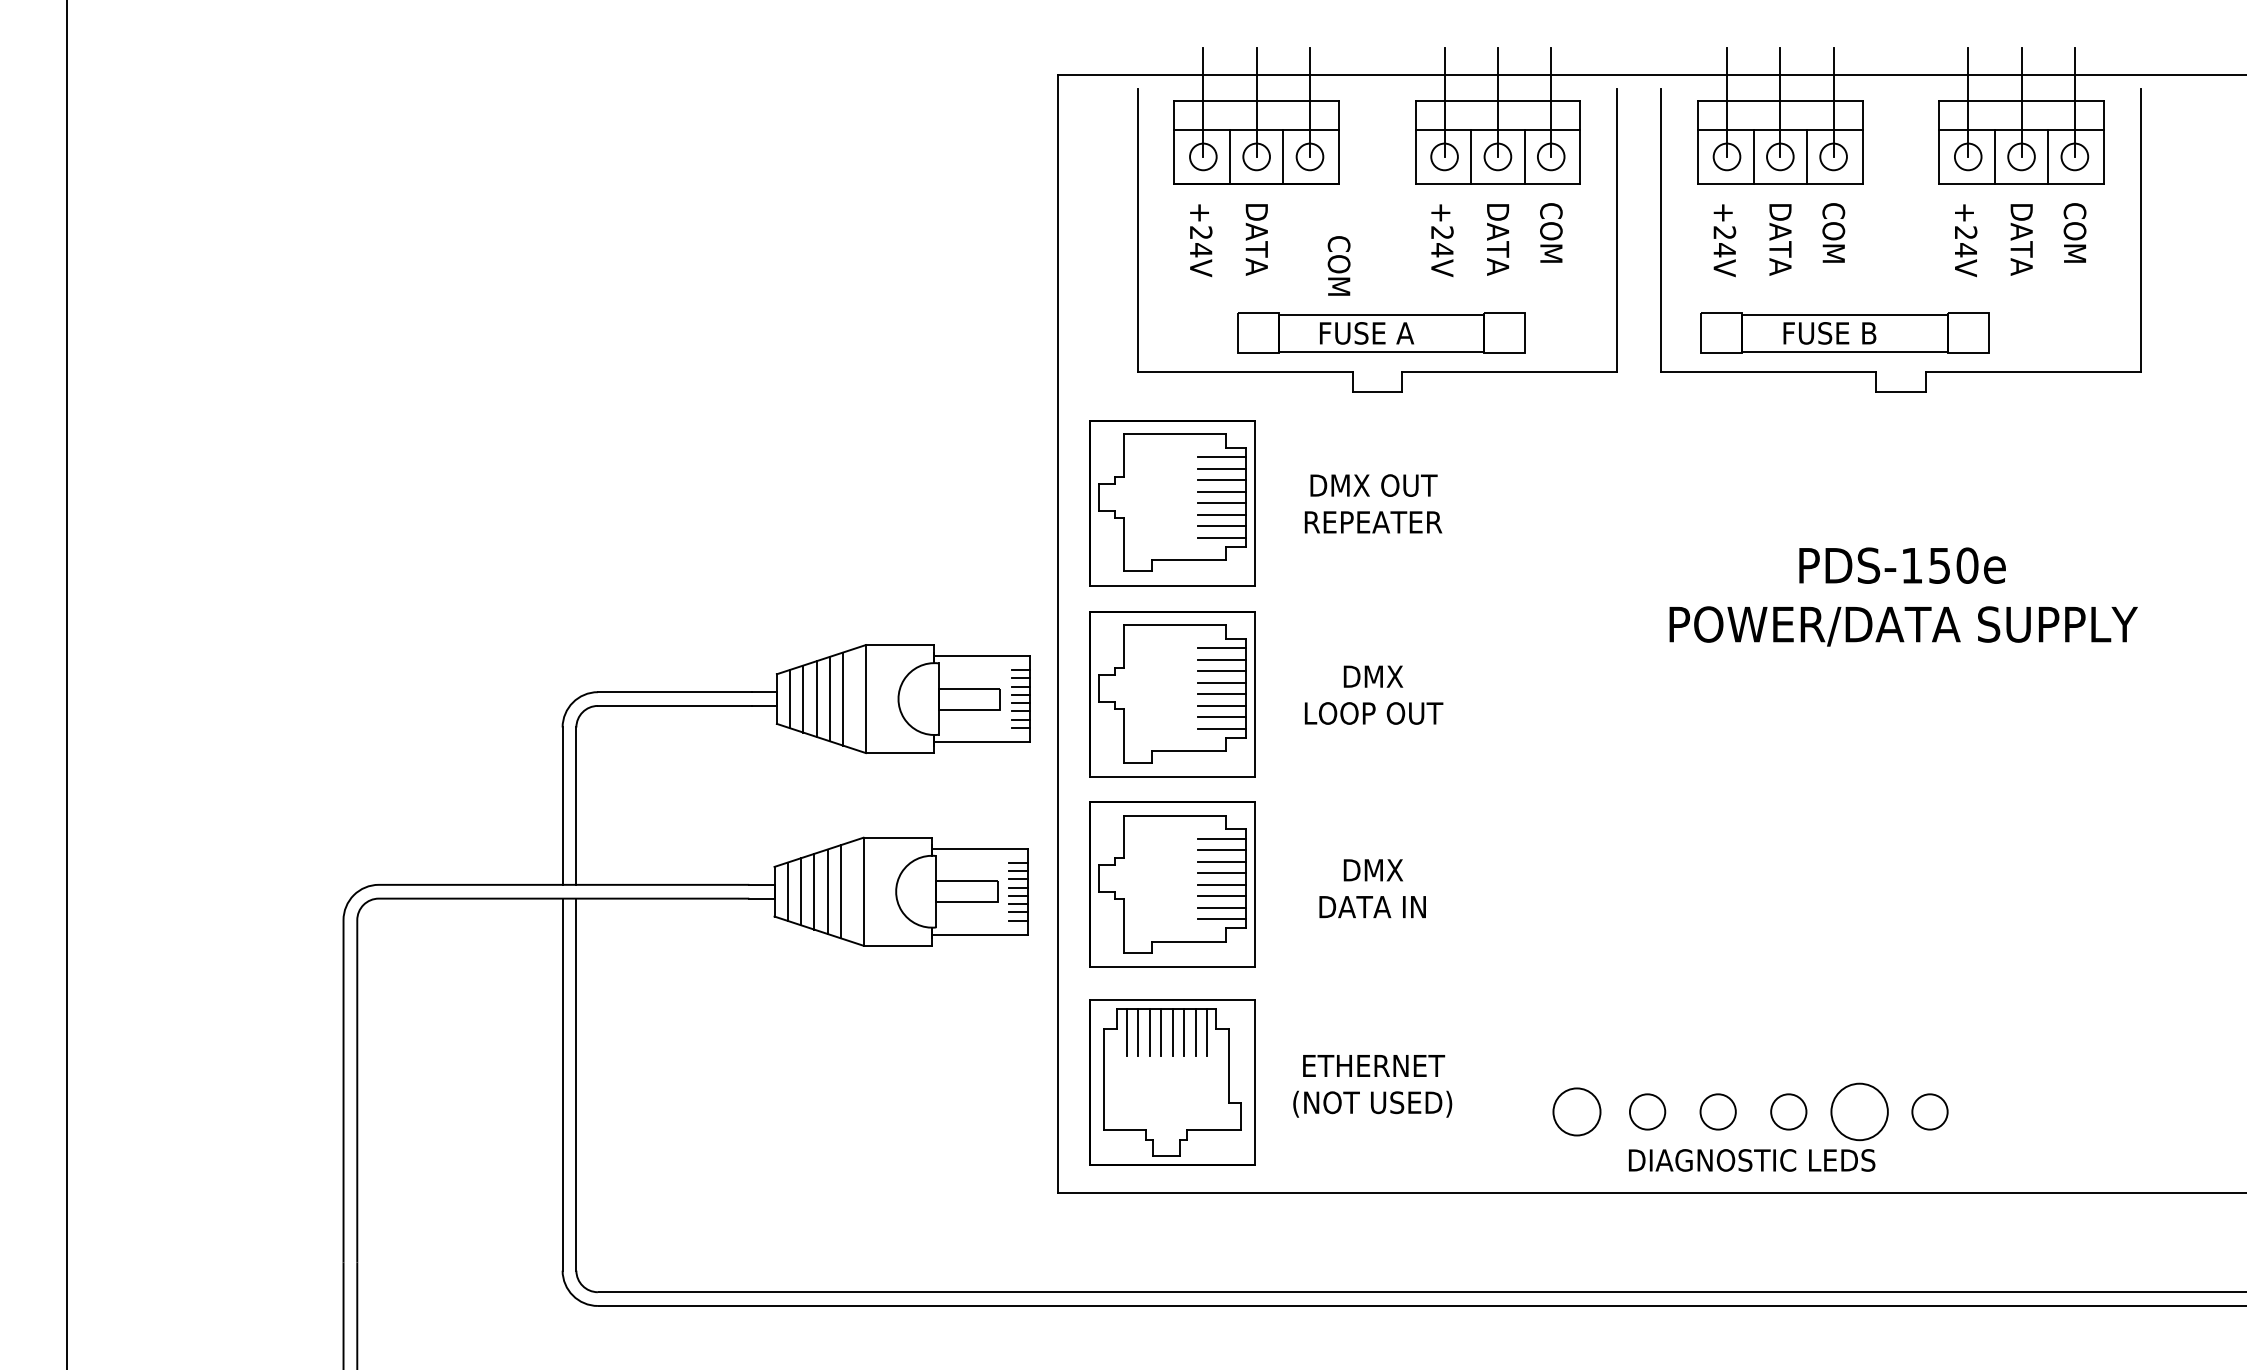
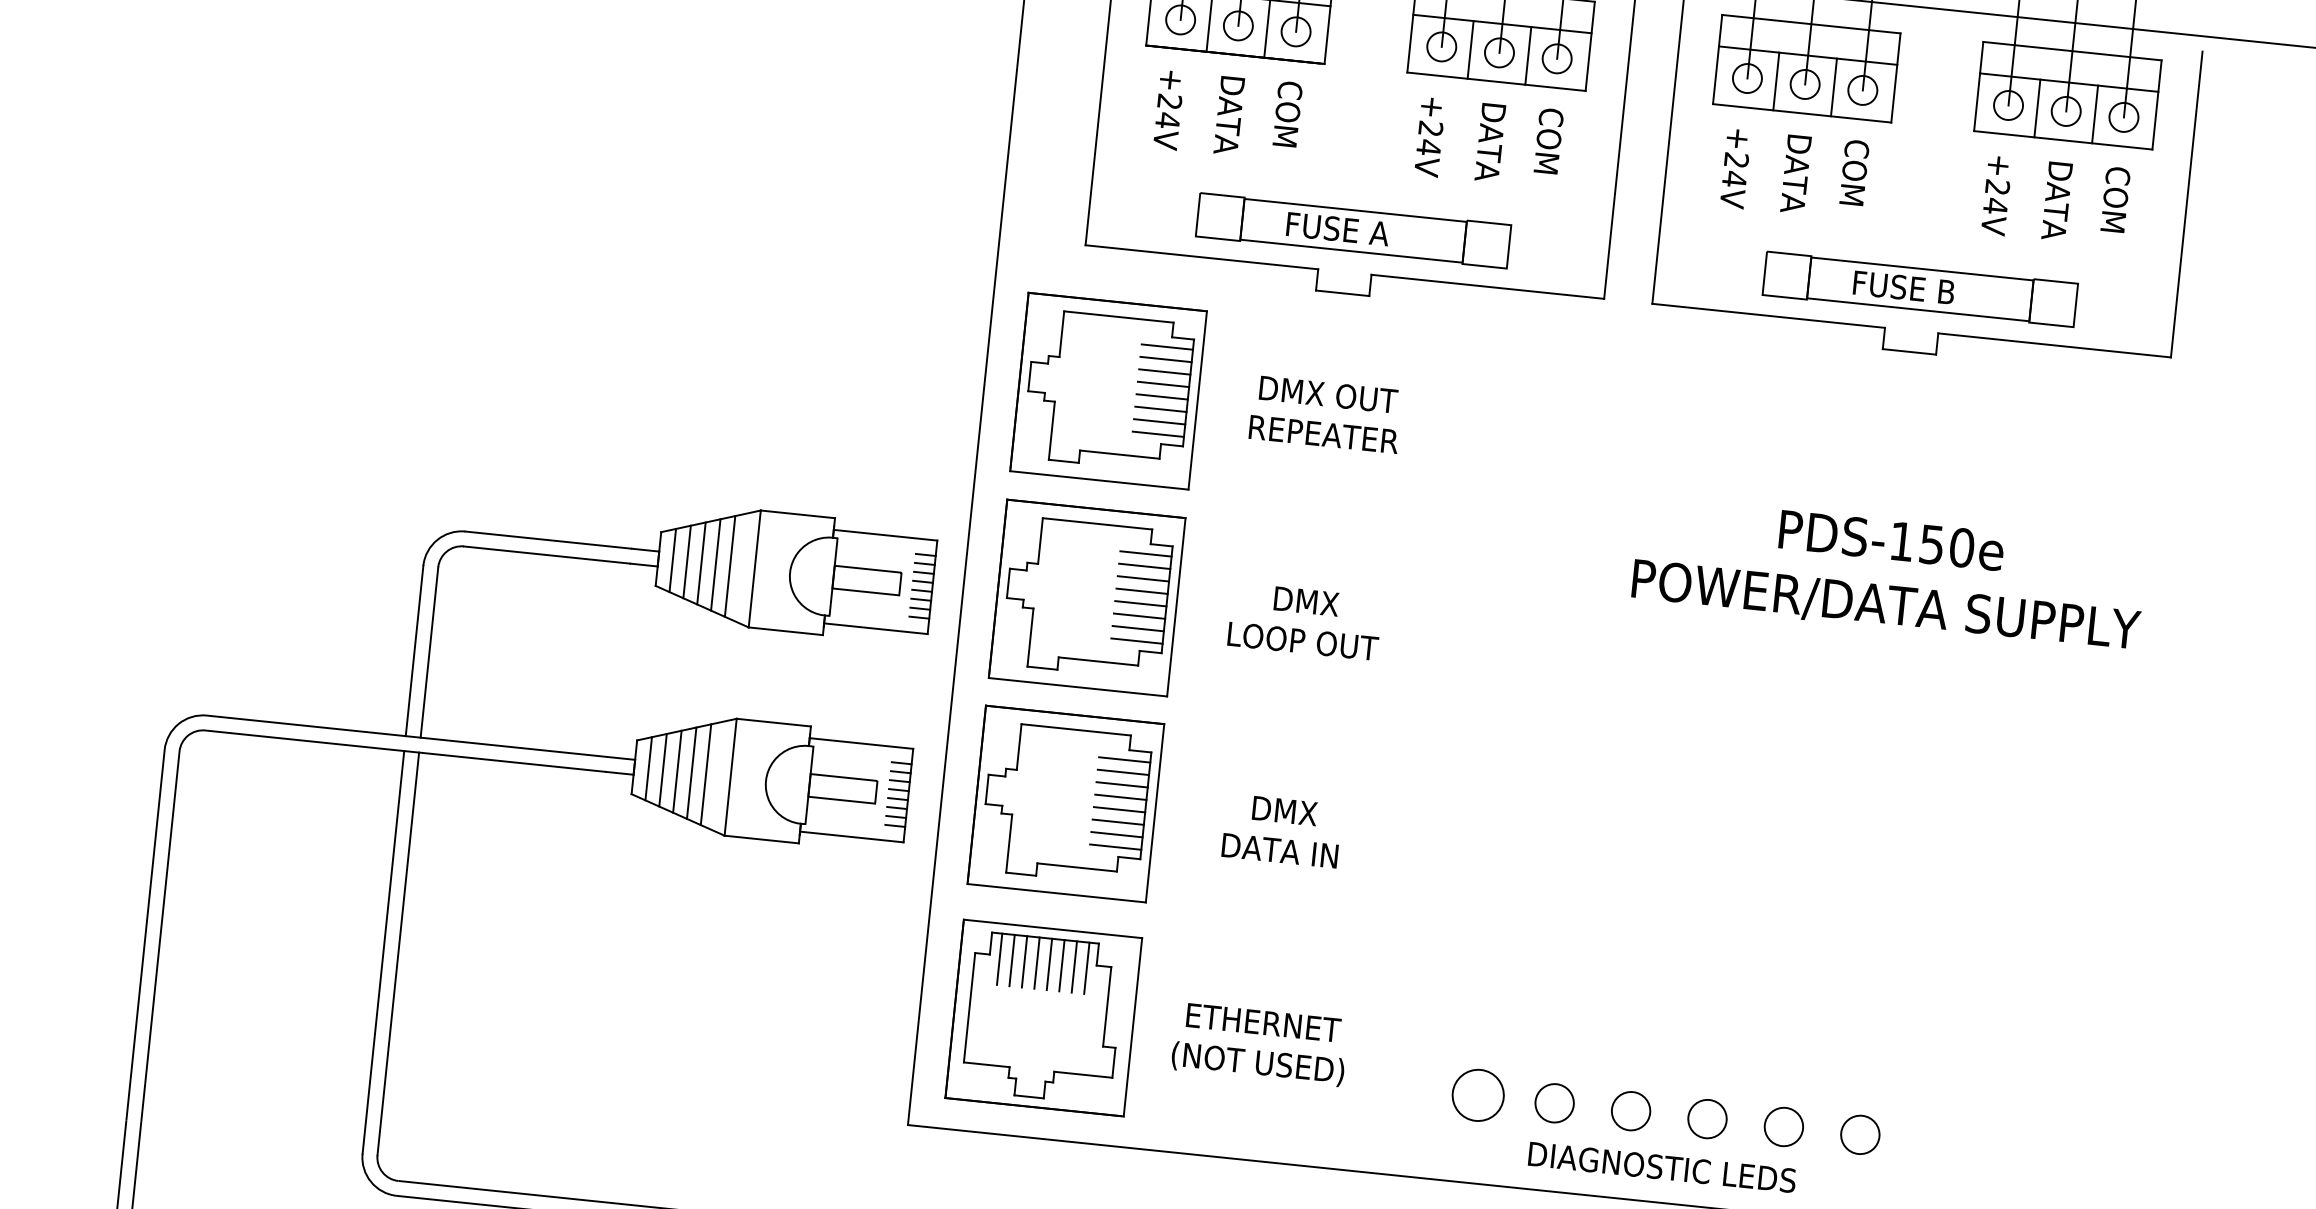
text: (1338, 265) -> (1287, 113), moved
part: (1844, 332) -> (1919, 288), moved
circle: (1858, 1111) -> (1782, 1126), size x0.62

